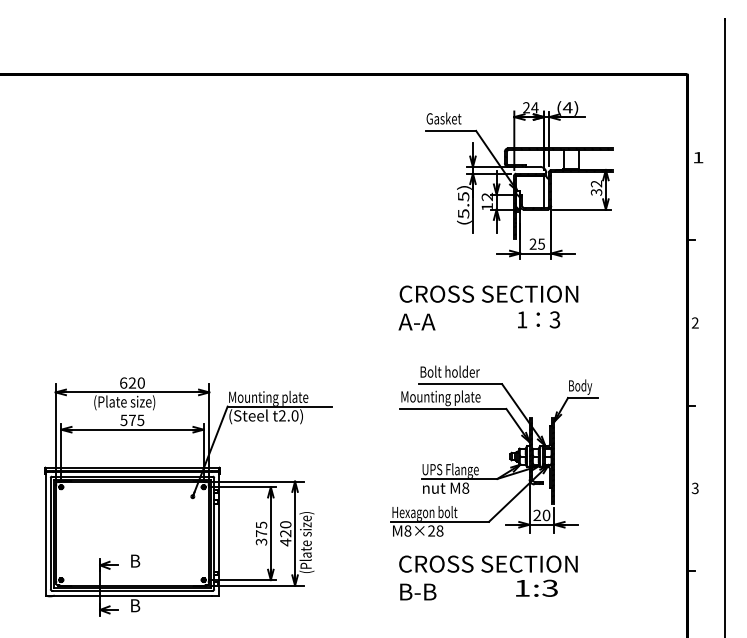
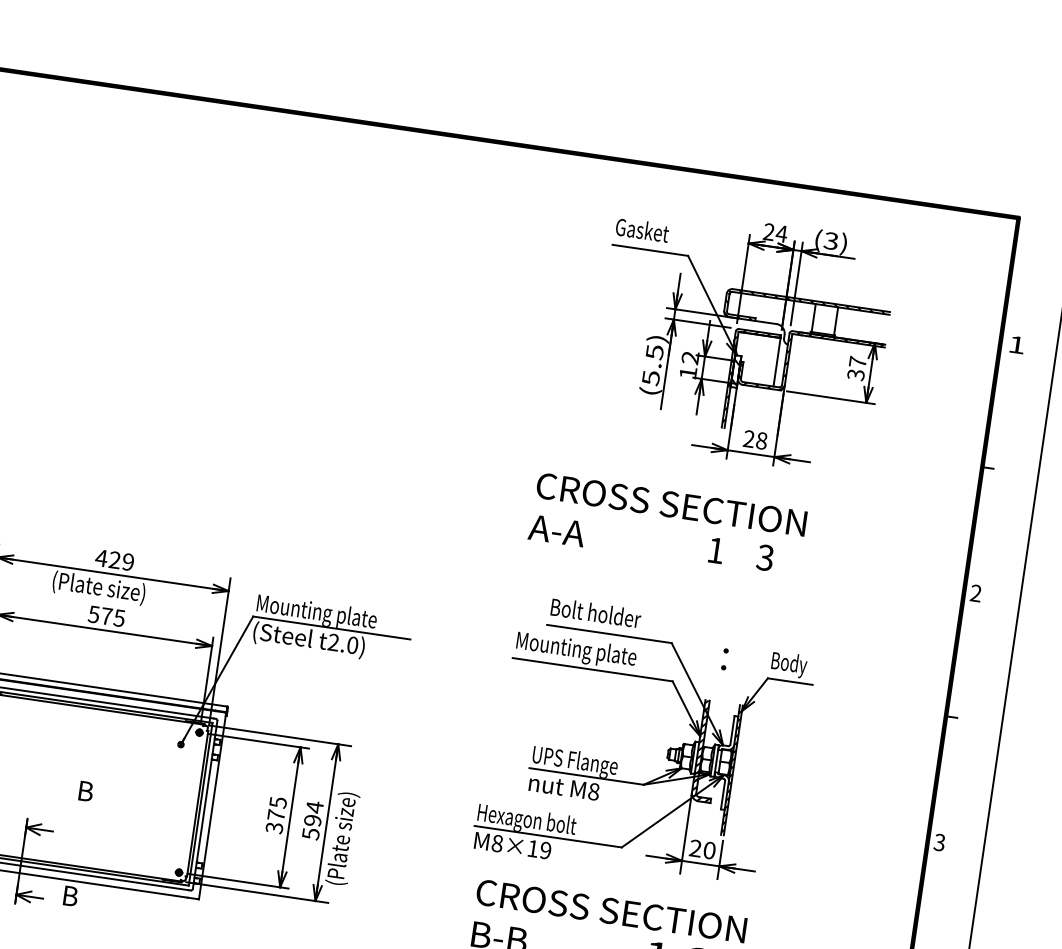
text: (567, 107) -> (830, 240), (4) -> (3)
text: (596, 183) -> (857, 361), 32 -> 37
text: (541, 243) -> (761, 439), 25 -> 28
text: (537, 319) -> (723, 658), moved
text: (131, 382) -> (113, 559), 620 -> 429
text: (435, 530) -> (539, 848), M8×28 -> M8×19
text: (285, 533) -> (312, 820), 420 -> 594
text: (135, 560) -> (86, 790), moved

